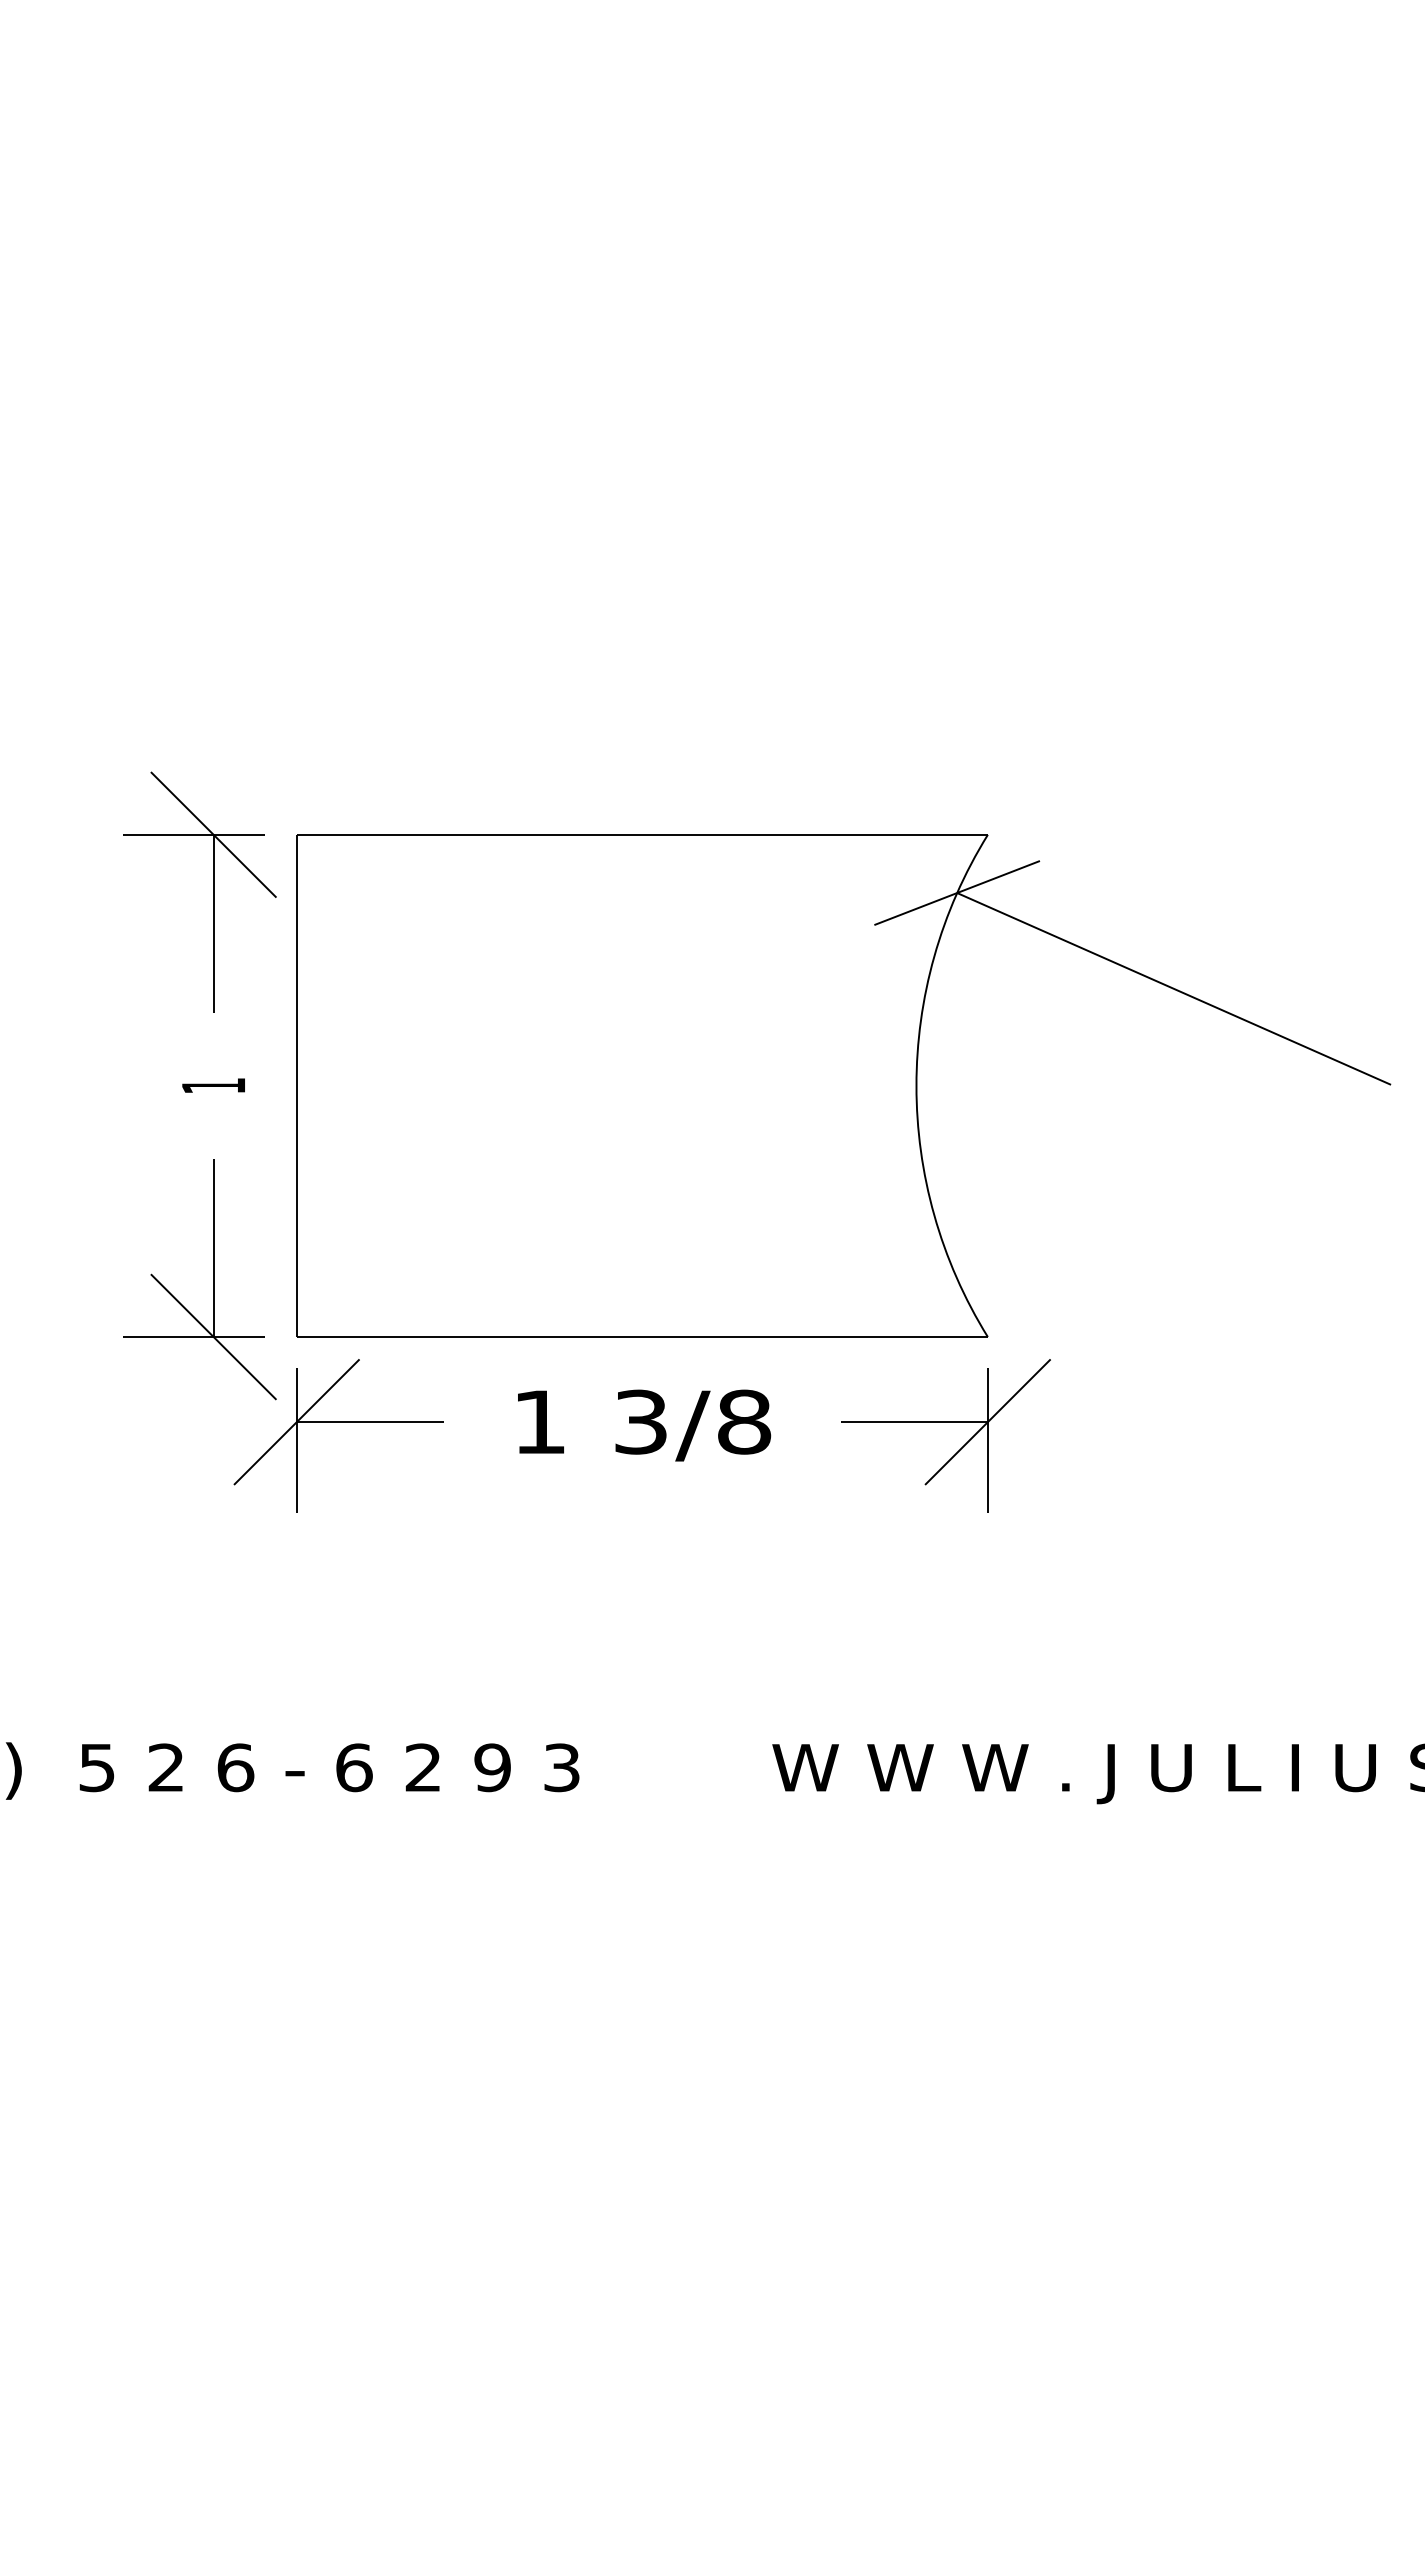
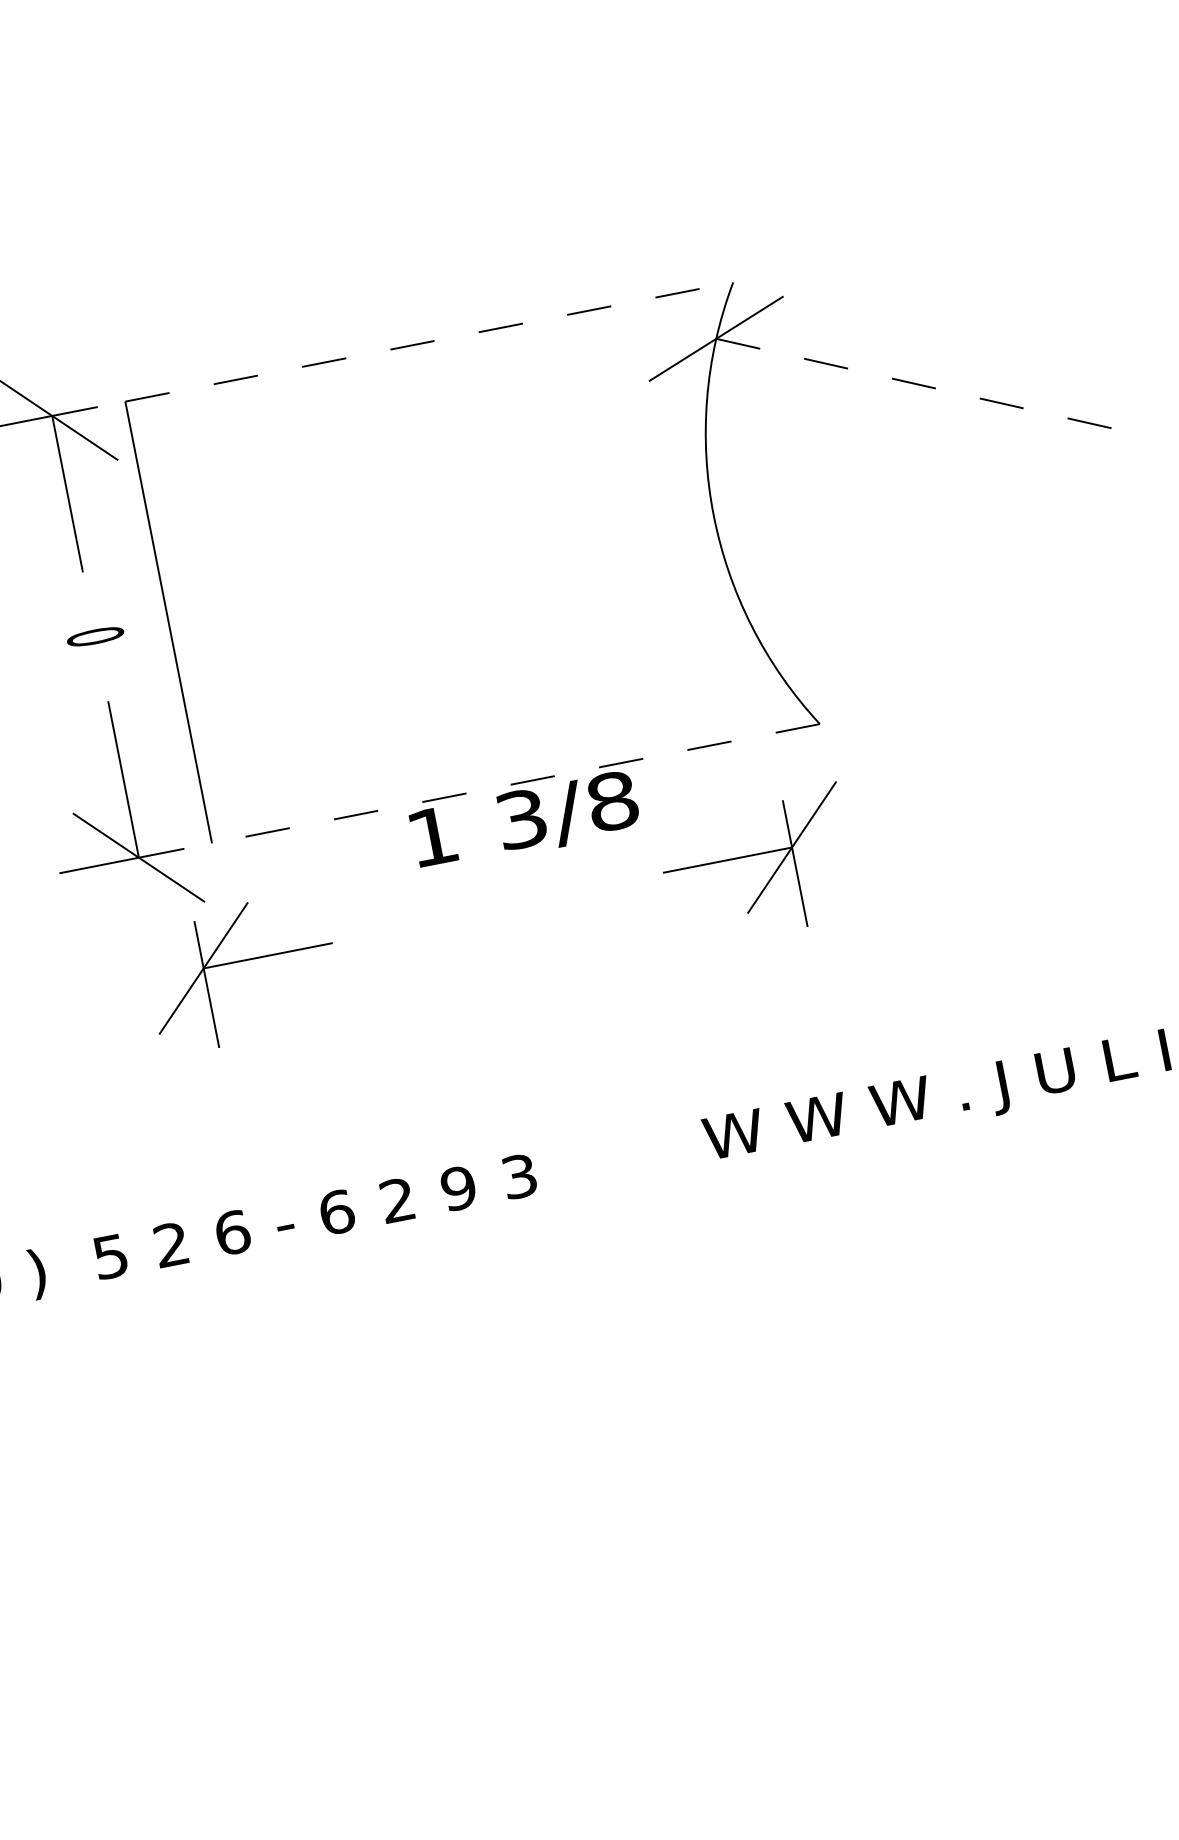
line: (642, 834) -> (429, 341), solid -> dashed
line: (1174, 989) -> (924, 386), solid -> dashed
text: (213, 1085) -> (95, 636), 1 -> 0
line: (642, 1337) -> (516, 784), solid -> dashed
part: (338, 1422) -> (240, 961), moved
part: (945, 1422) -> (754, 855), moved
text: (644, 1425) -> (525, 821), moved

